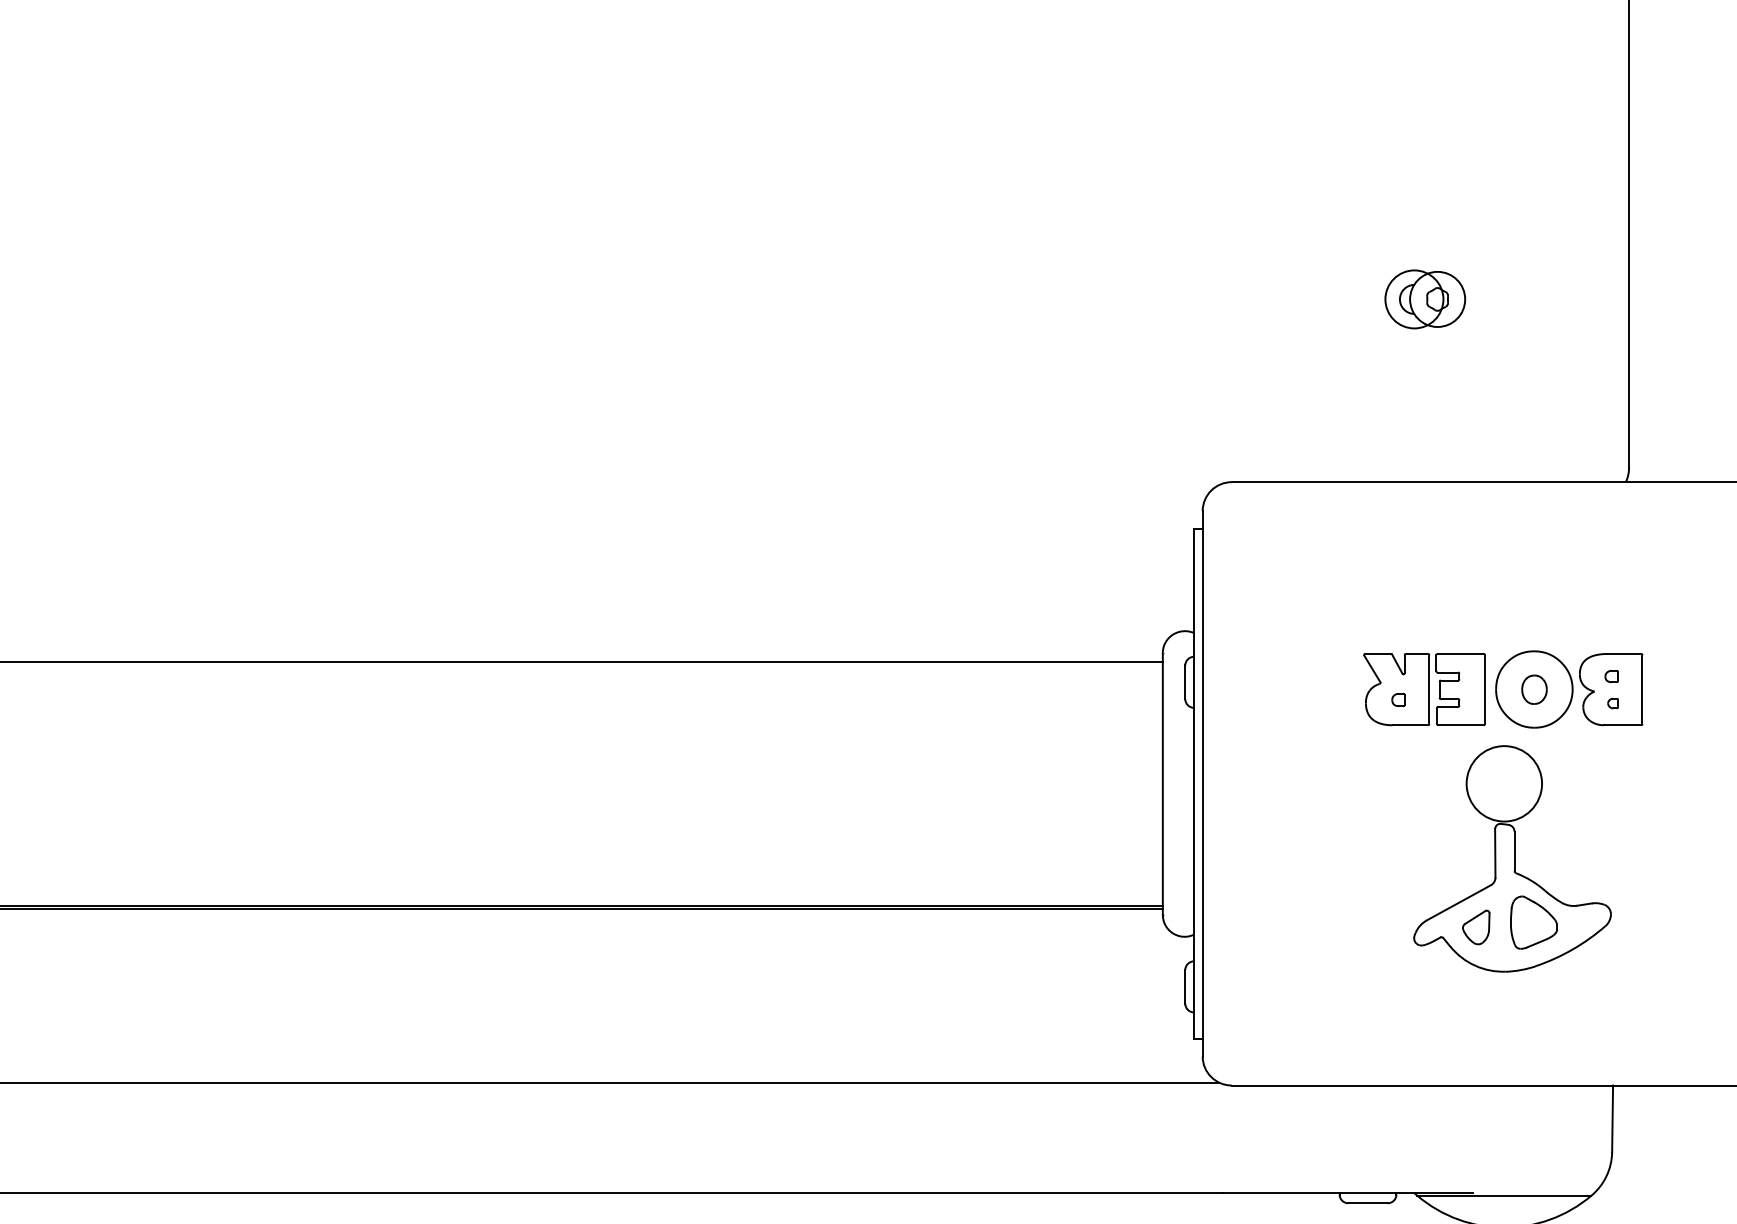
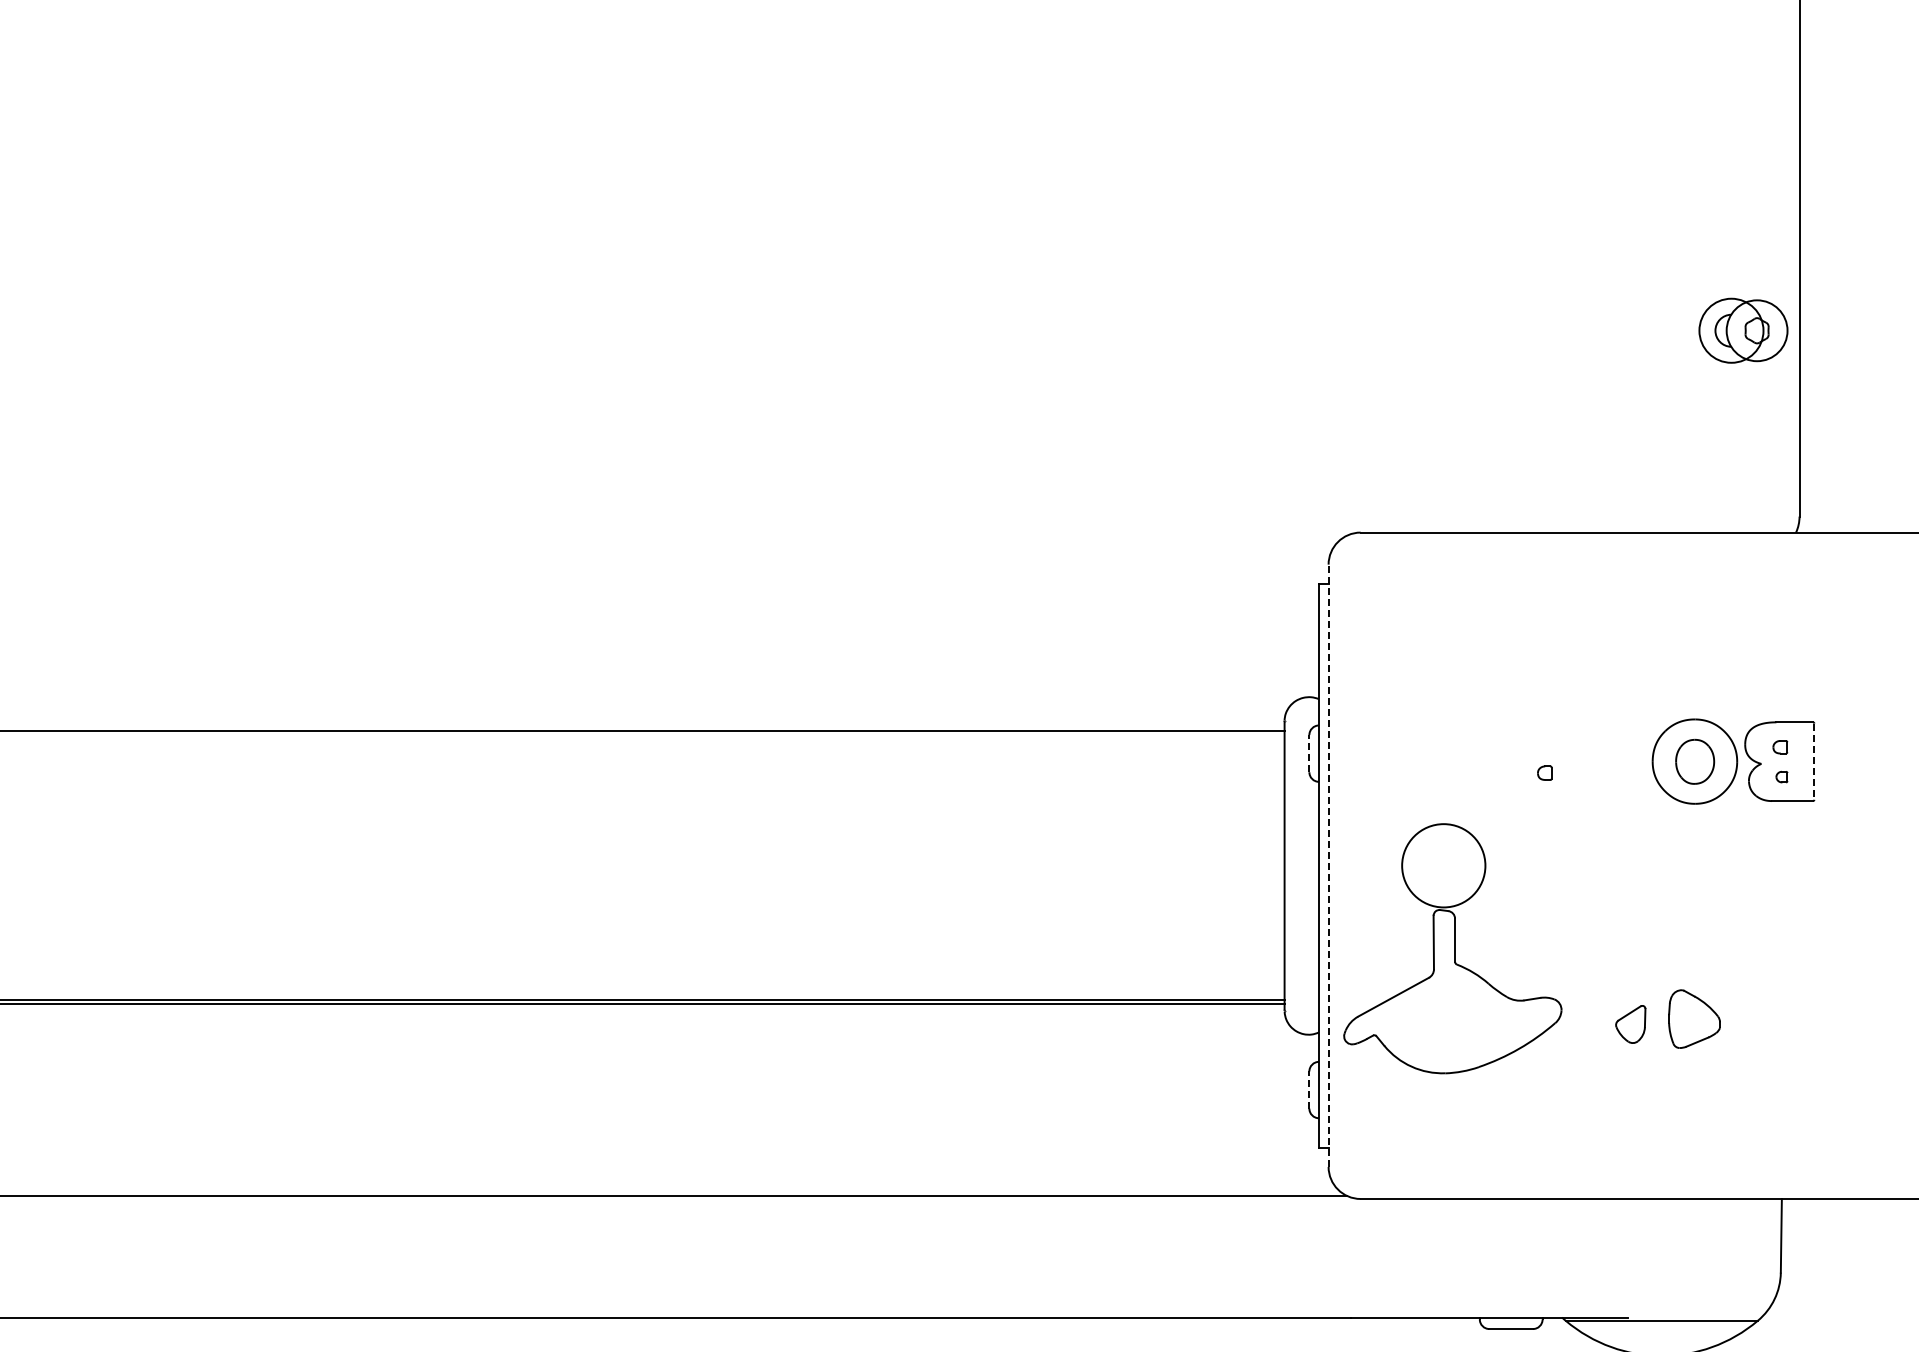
part: (1425, 299) -> (1743, 330), moved
line: (1185, 682) -> (1309, 753), solid -> dashed
part: (1424, 689) -> (1573, 761), removed
part: (1533, 689) -> (1694, 761), size x1.4
line: (1642, 690) -> (1814, 762), solid -> dashed
line: (1202, 783) -> (1328, 865), solid -> dashed
part: (1512, 858) -> (1452, 948), moved
line: (1185, 987) -> (1309, 1090), solid -> dashed

